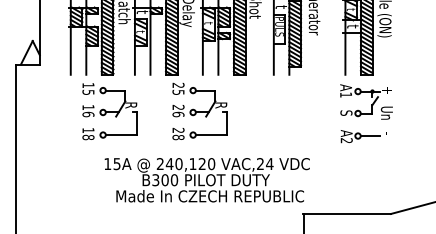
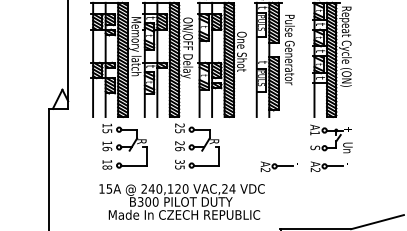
text: (177, 133) -> (179, 164), 28 -> 35
part: (300, 136) -> (278, 166), added
text: (206, 179) -> (181, 201), moved

